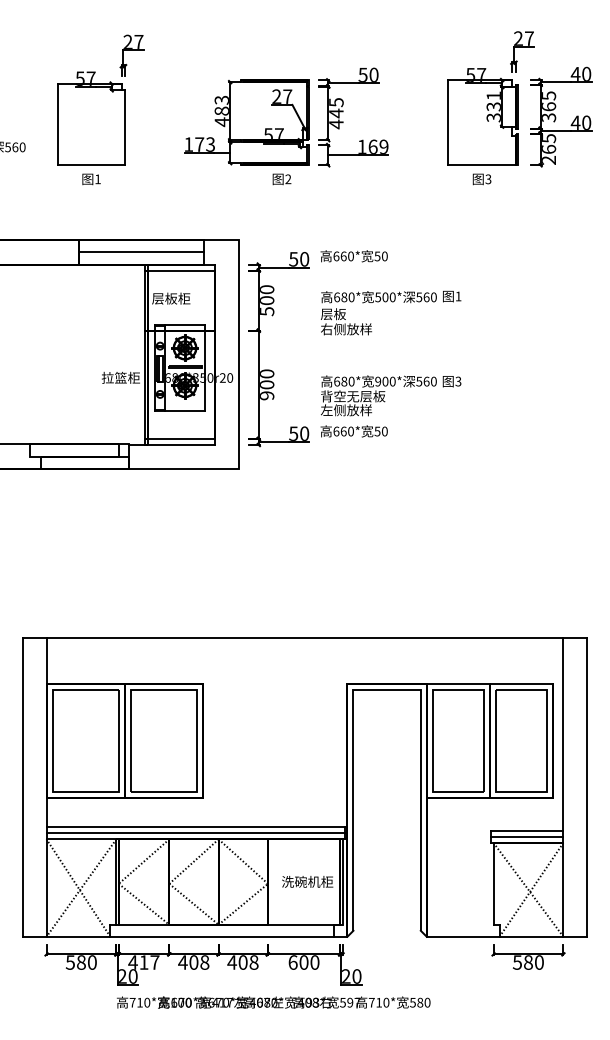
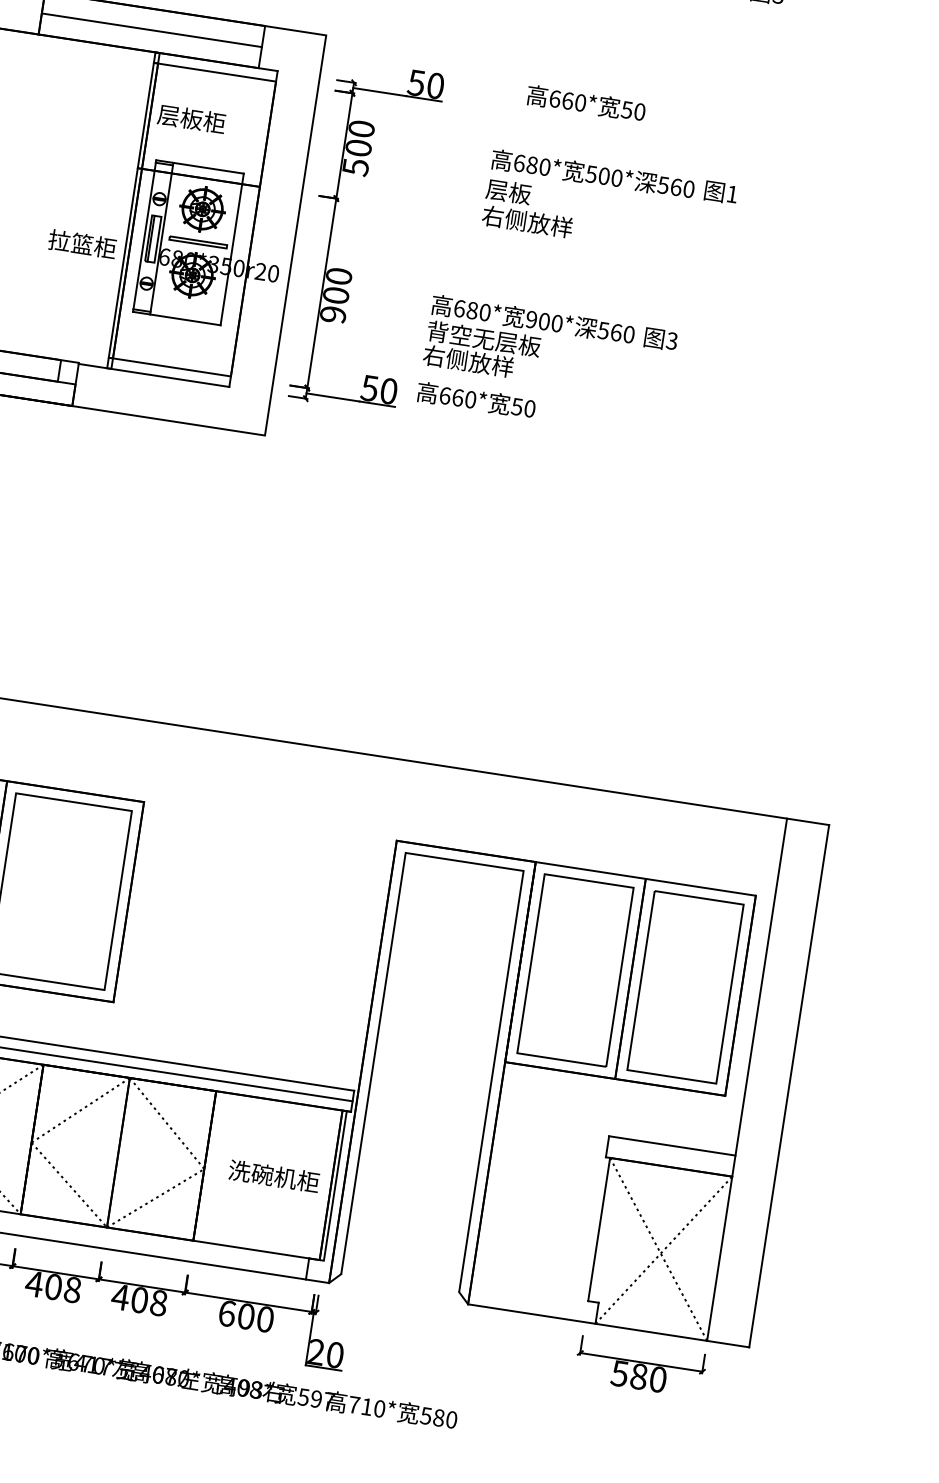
text: (353, 256) -> (584, 103), moved
text: (391, 312) -> (610, 204), moved
text: (326, 410) -> (433, 356), 左侧放样 -> 右侧放样
line: (527, 836) -> (671, 1155), removed

